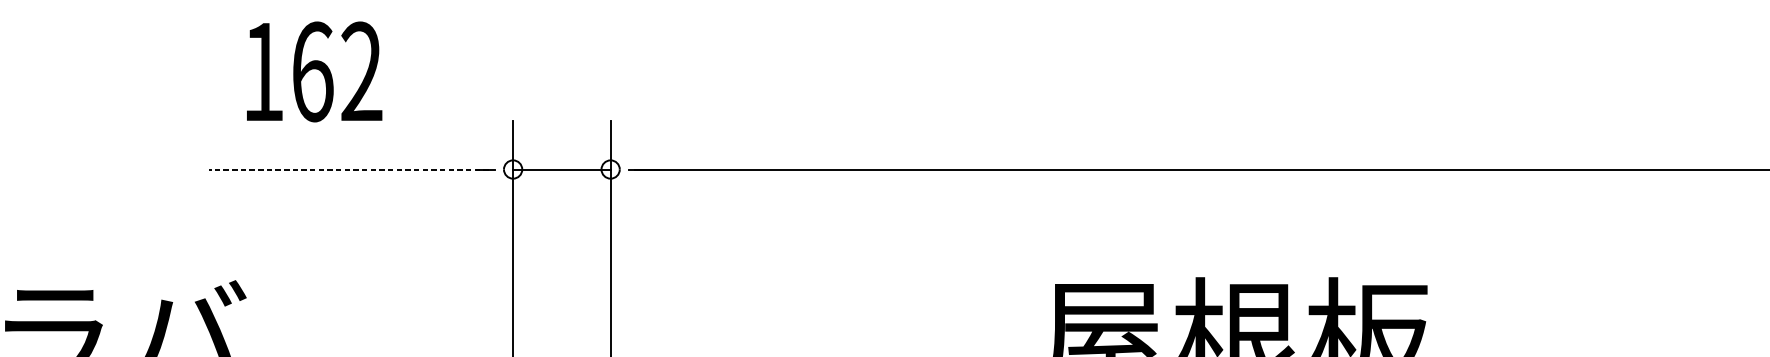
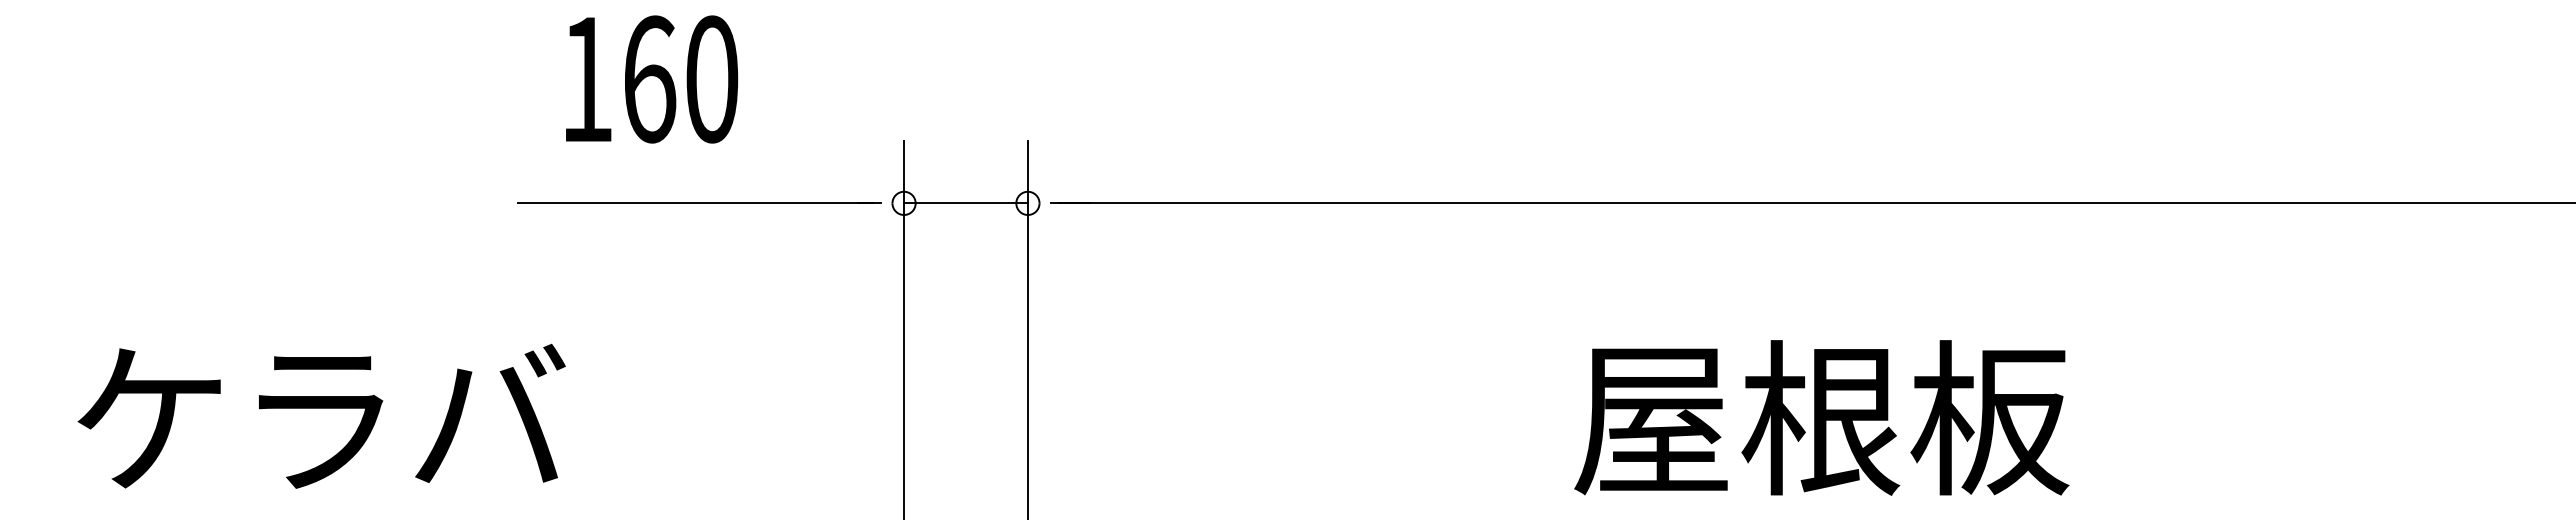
text: (361, 71) -> (711, 79), 162 -> 160
line: (348, 169) -> (695, 203), dashed -> solid

